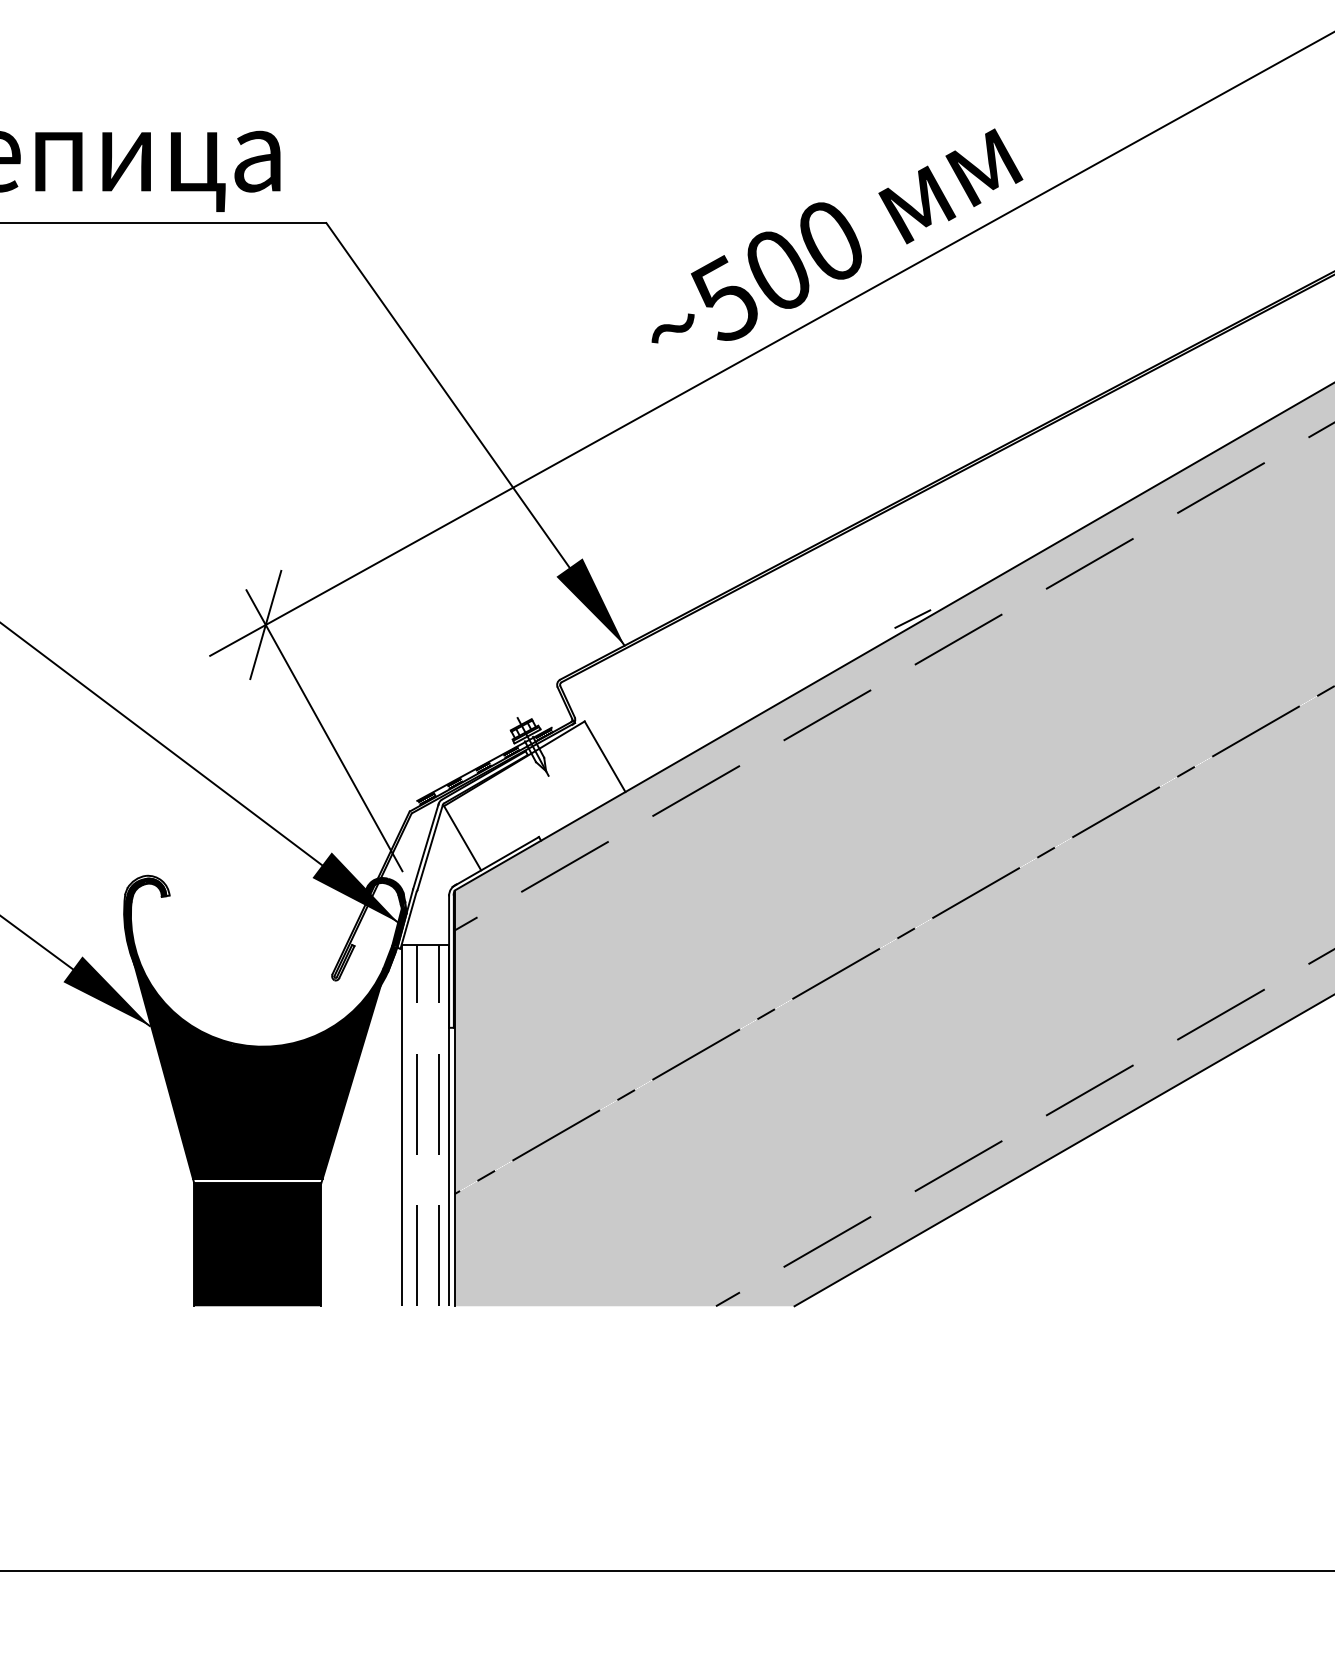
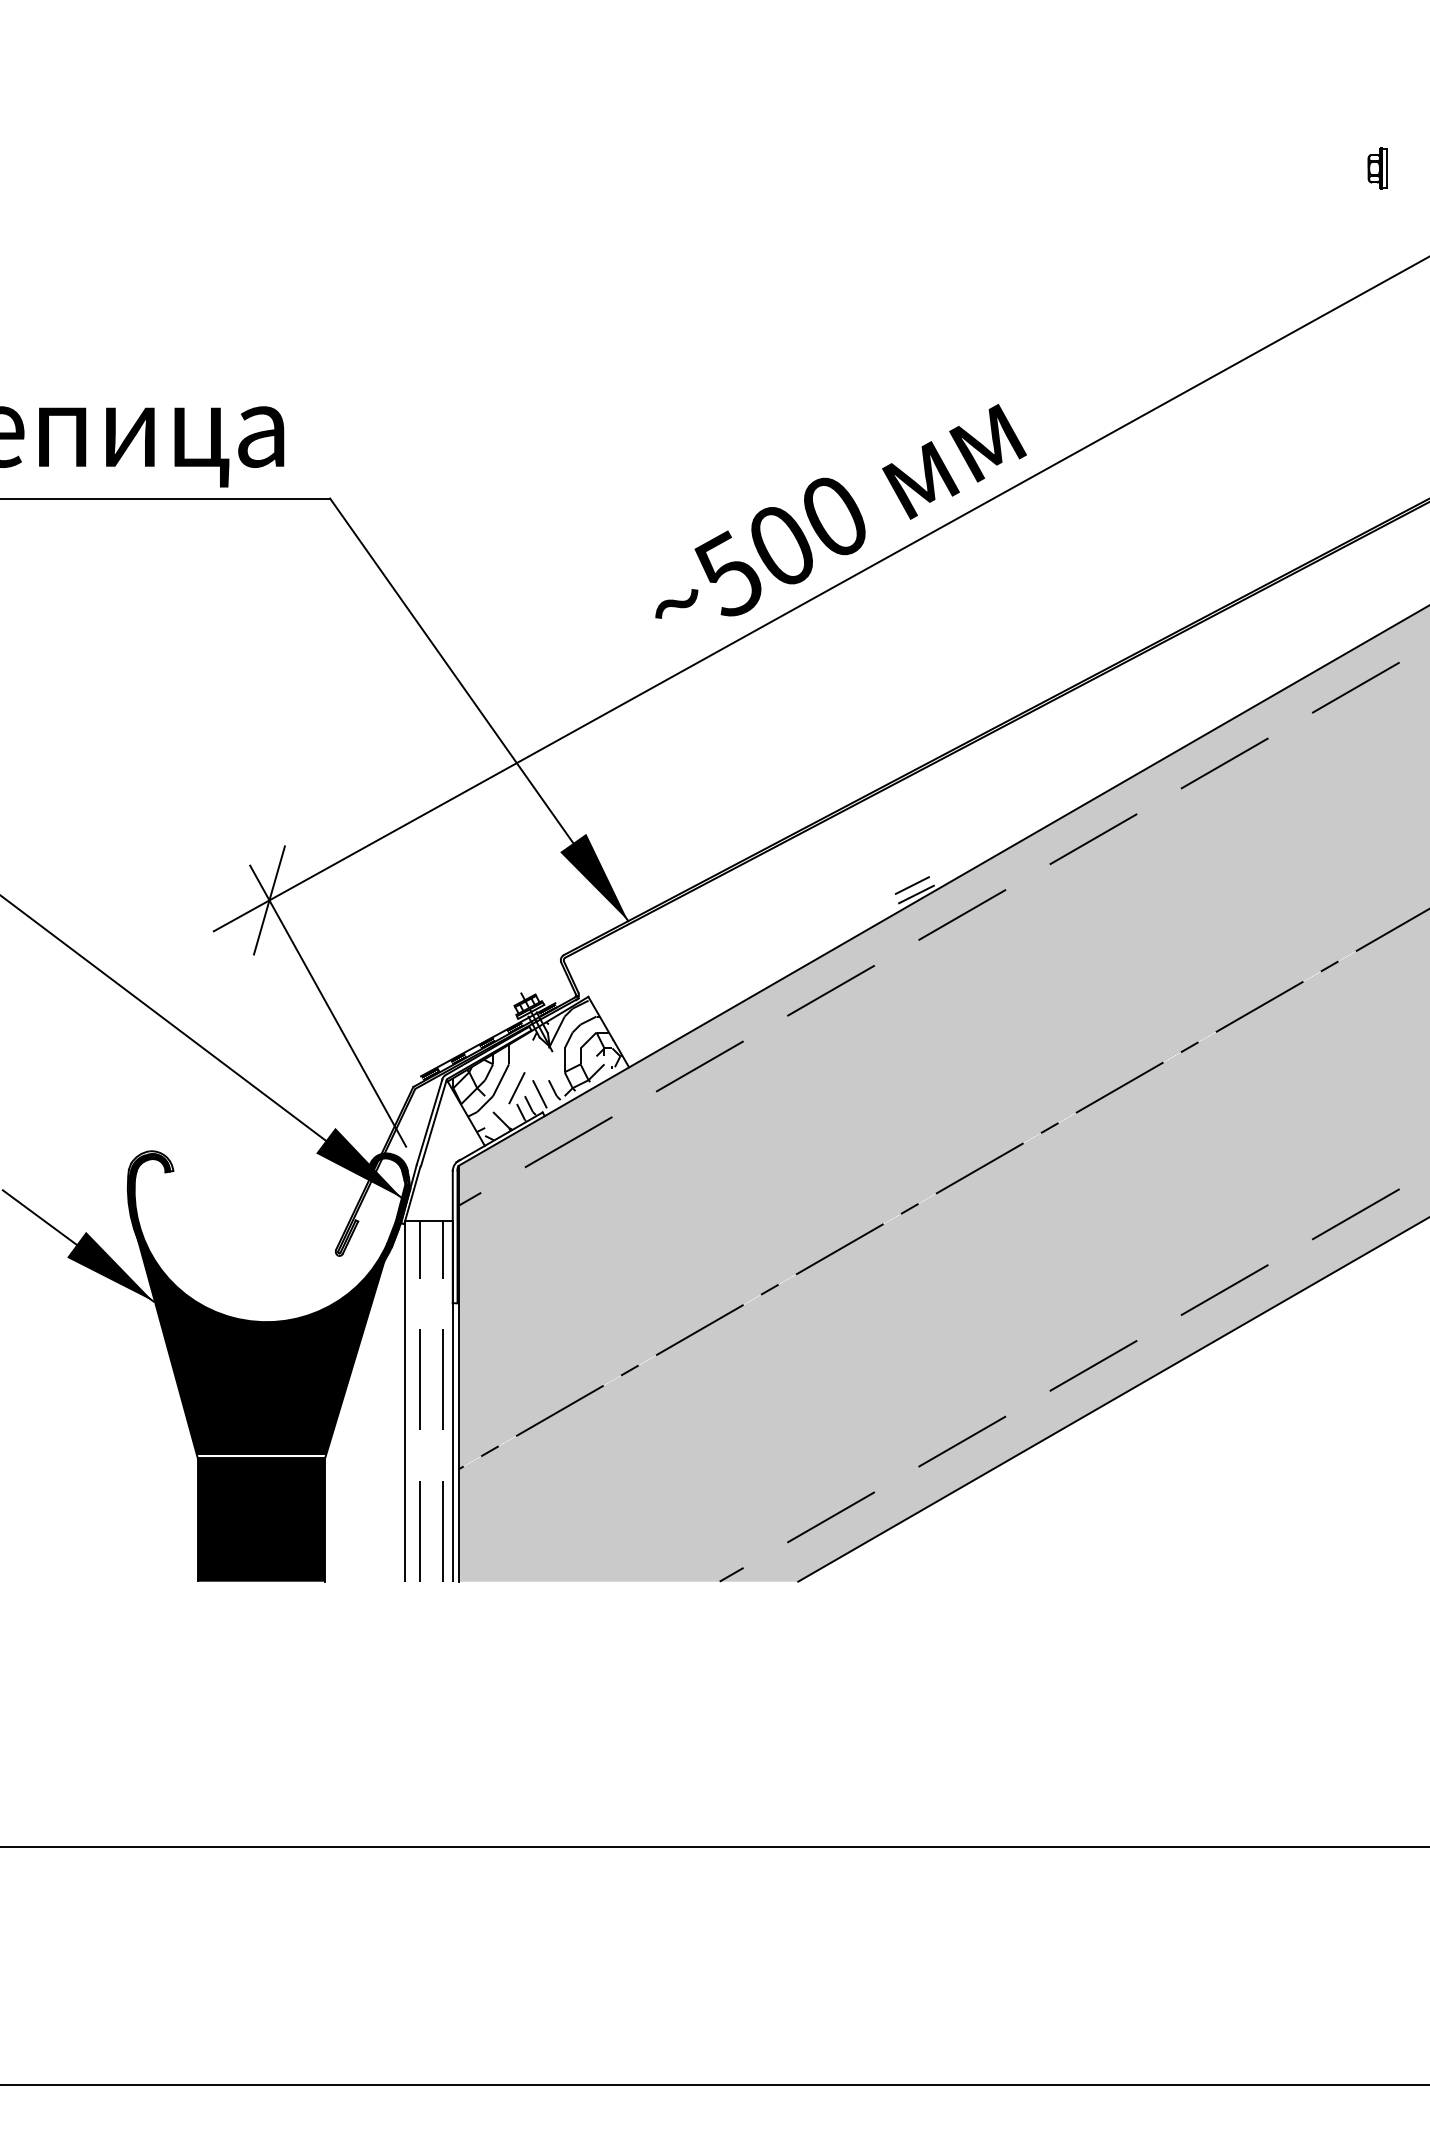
line: (907, 610) -> (911, 885), added
hatch: (532, 795) -> (536, 1070), added

